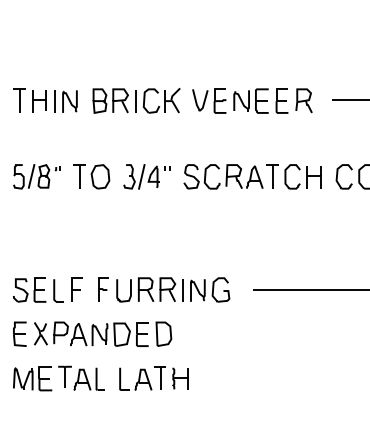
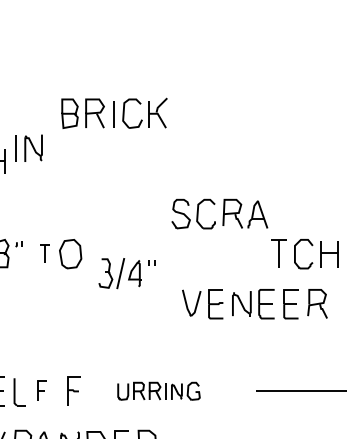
part: (136, 100) -> (114, 113), moved
part: (252, 100) -> (255, 303), moved
part: (65, 101) -> (28, 148), moved
part: (79, 176) -> (45, 253), size x0.6
part: (146, 176) -> (126, 273), moved
part: (223, 176) -> (219, 213), moved
part: (76, 289) -> (41, 390), size x0.7
part: (173, 289) -> (159, 390), size x0.6

